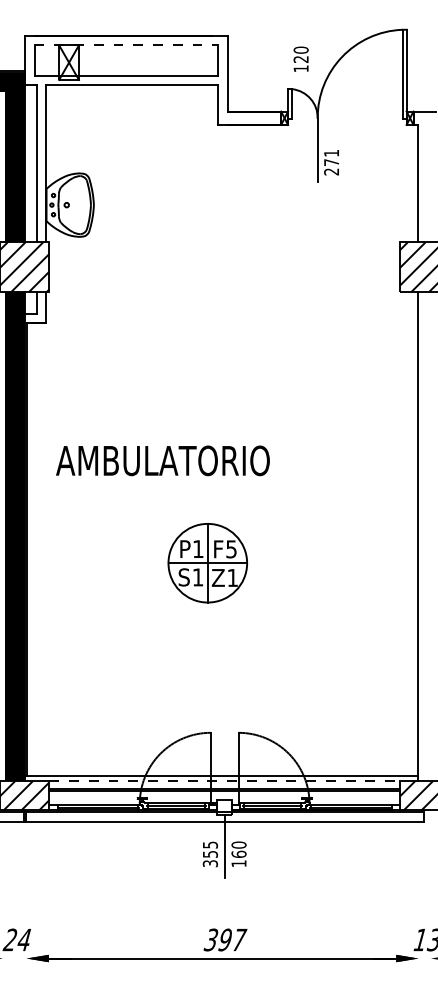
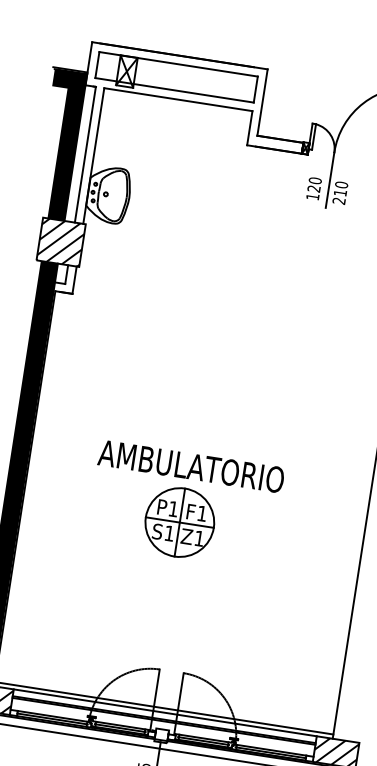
line: (126, 45) -> (178, 64), dashed -> solid
text: (300, 58) -> (313, 187), moved
text: (331, 157) -> (340, 188), 271 -> 210
text: (162, 460) -> (190, 466), moved
text: (231, 549) -> (202, 513), F5 -> F1
line: (225, 780) -> (166, 712), dashed -> solid

